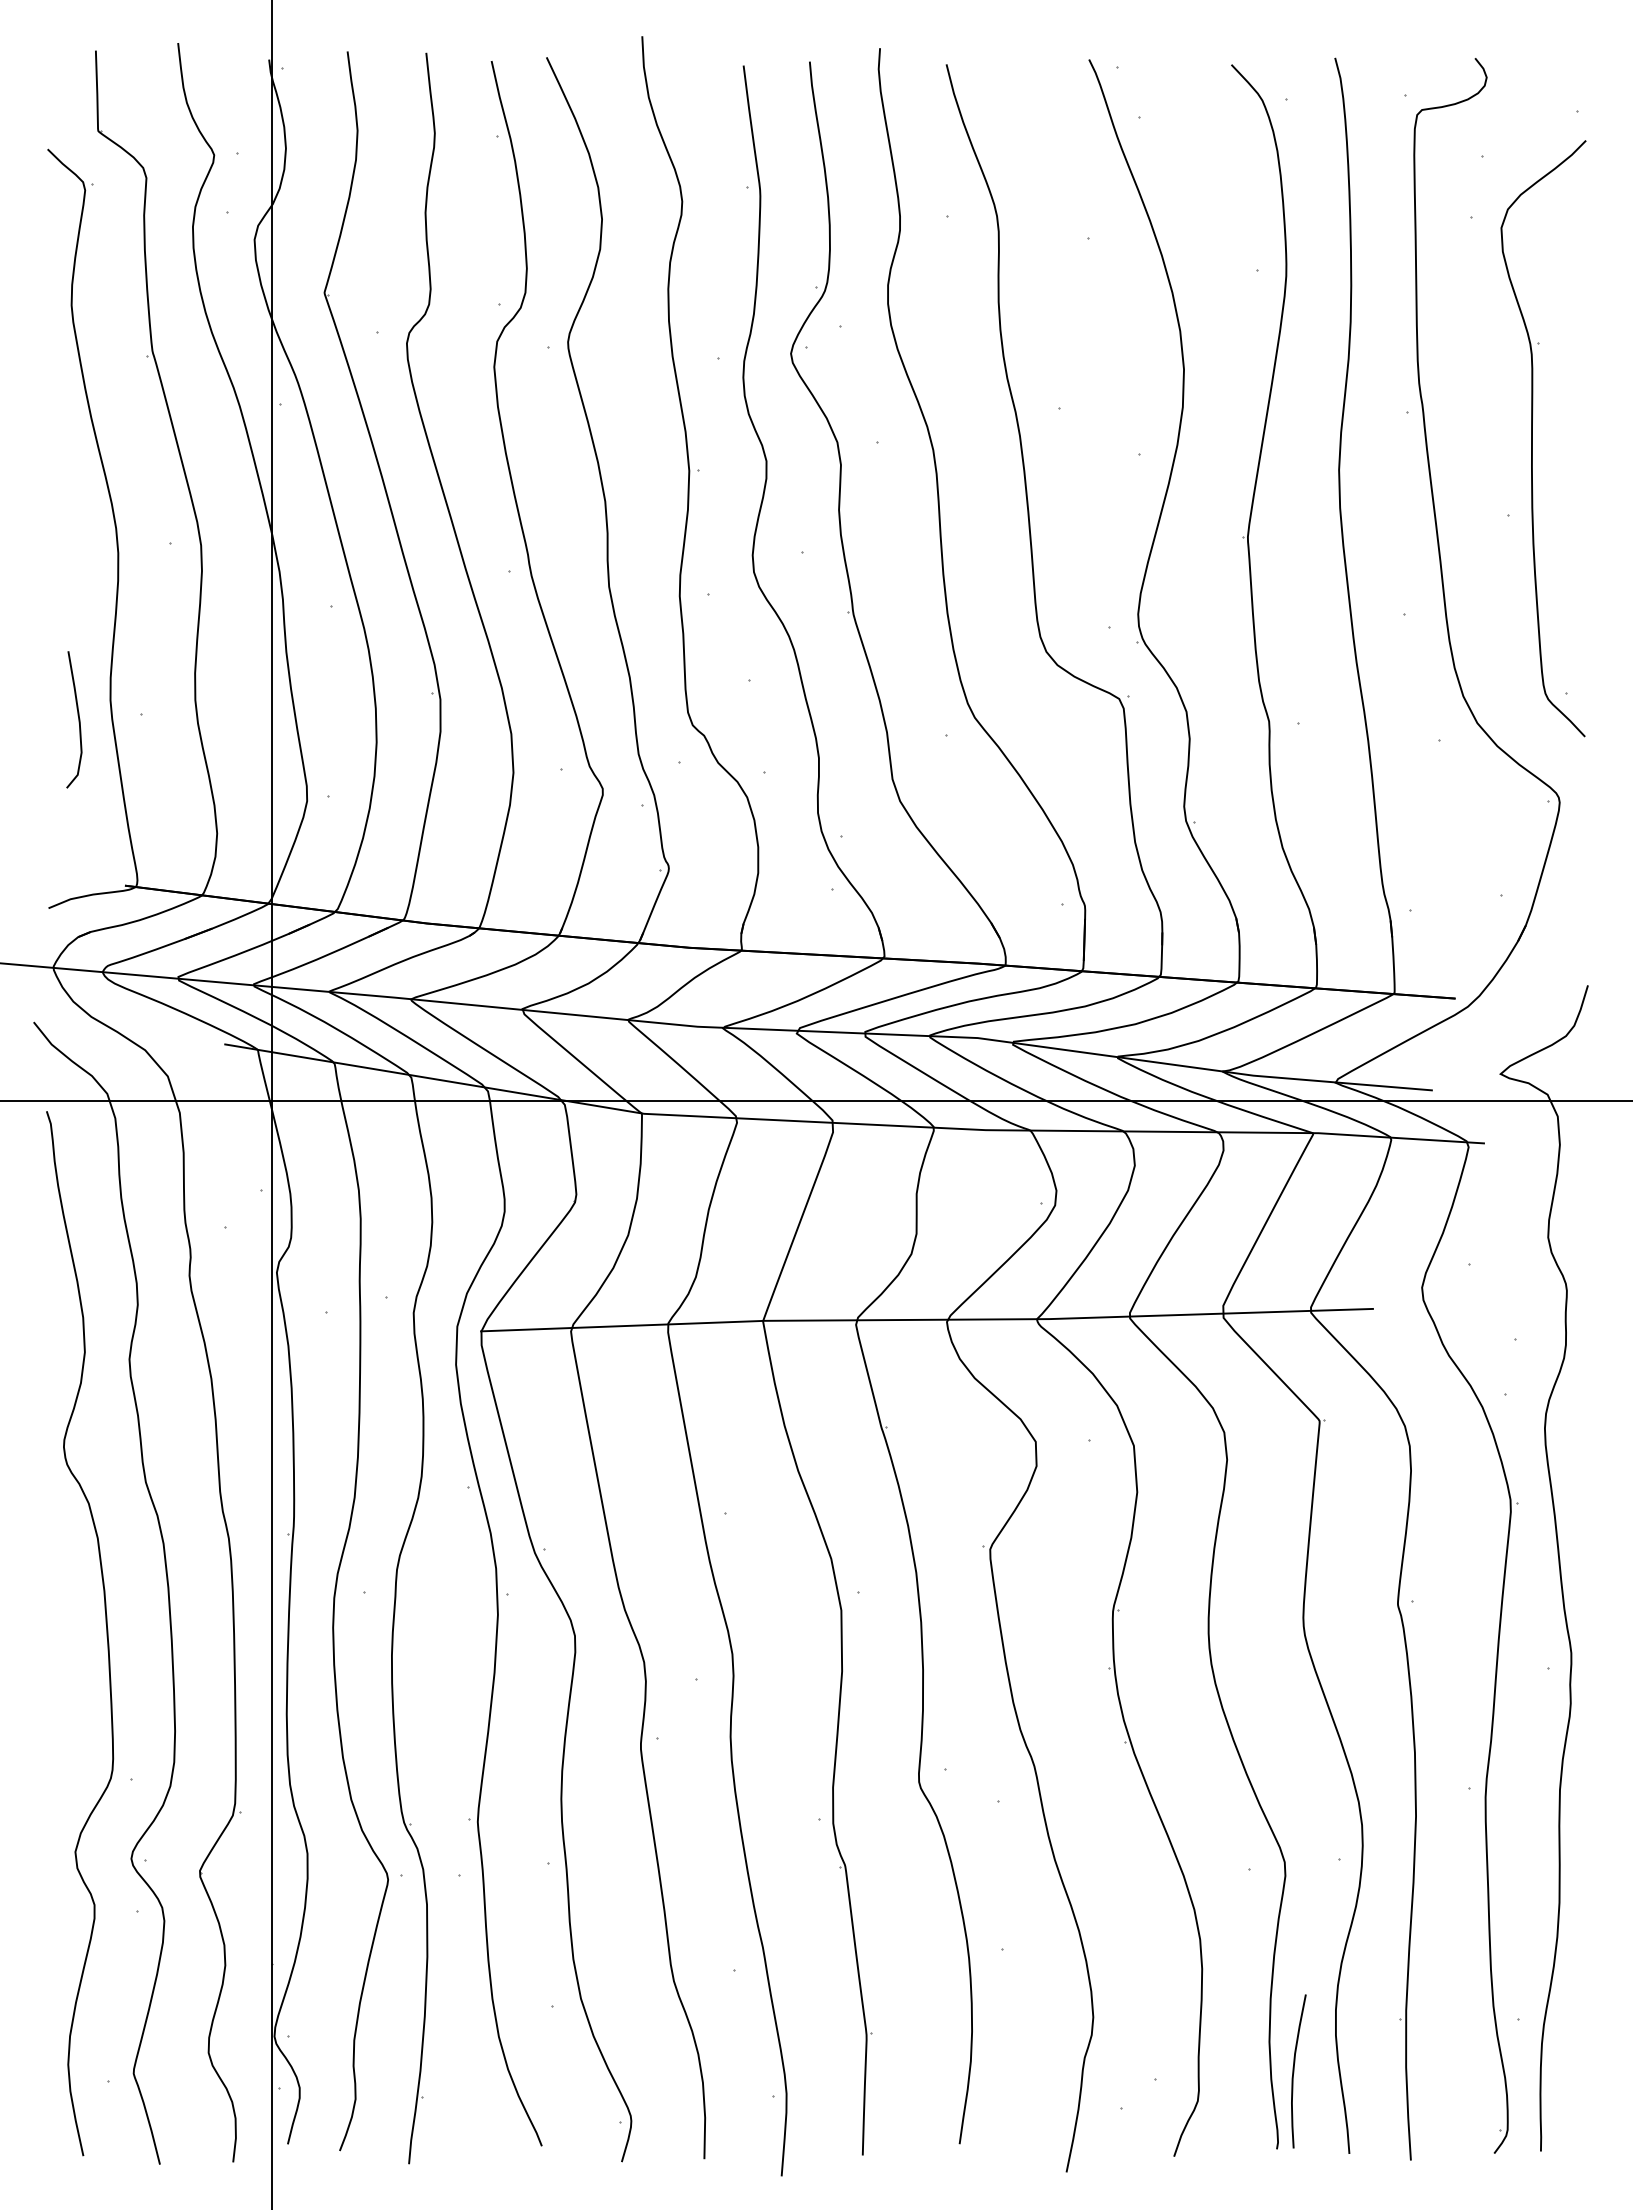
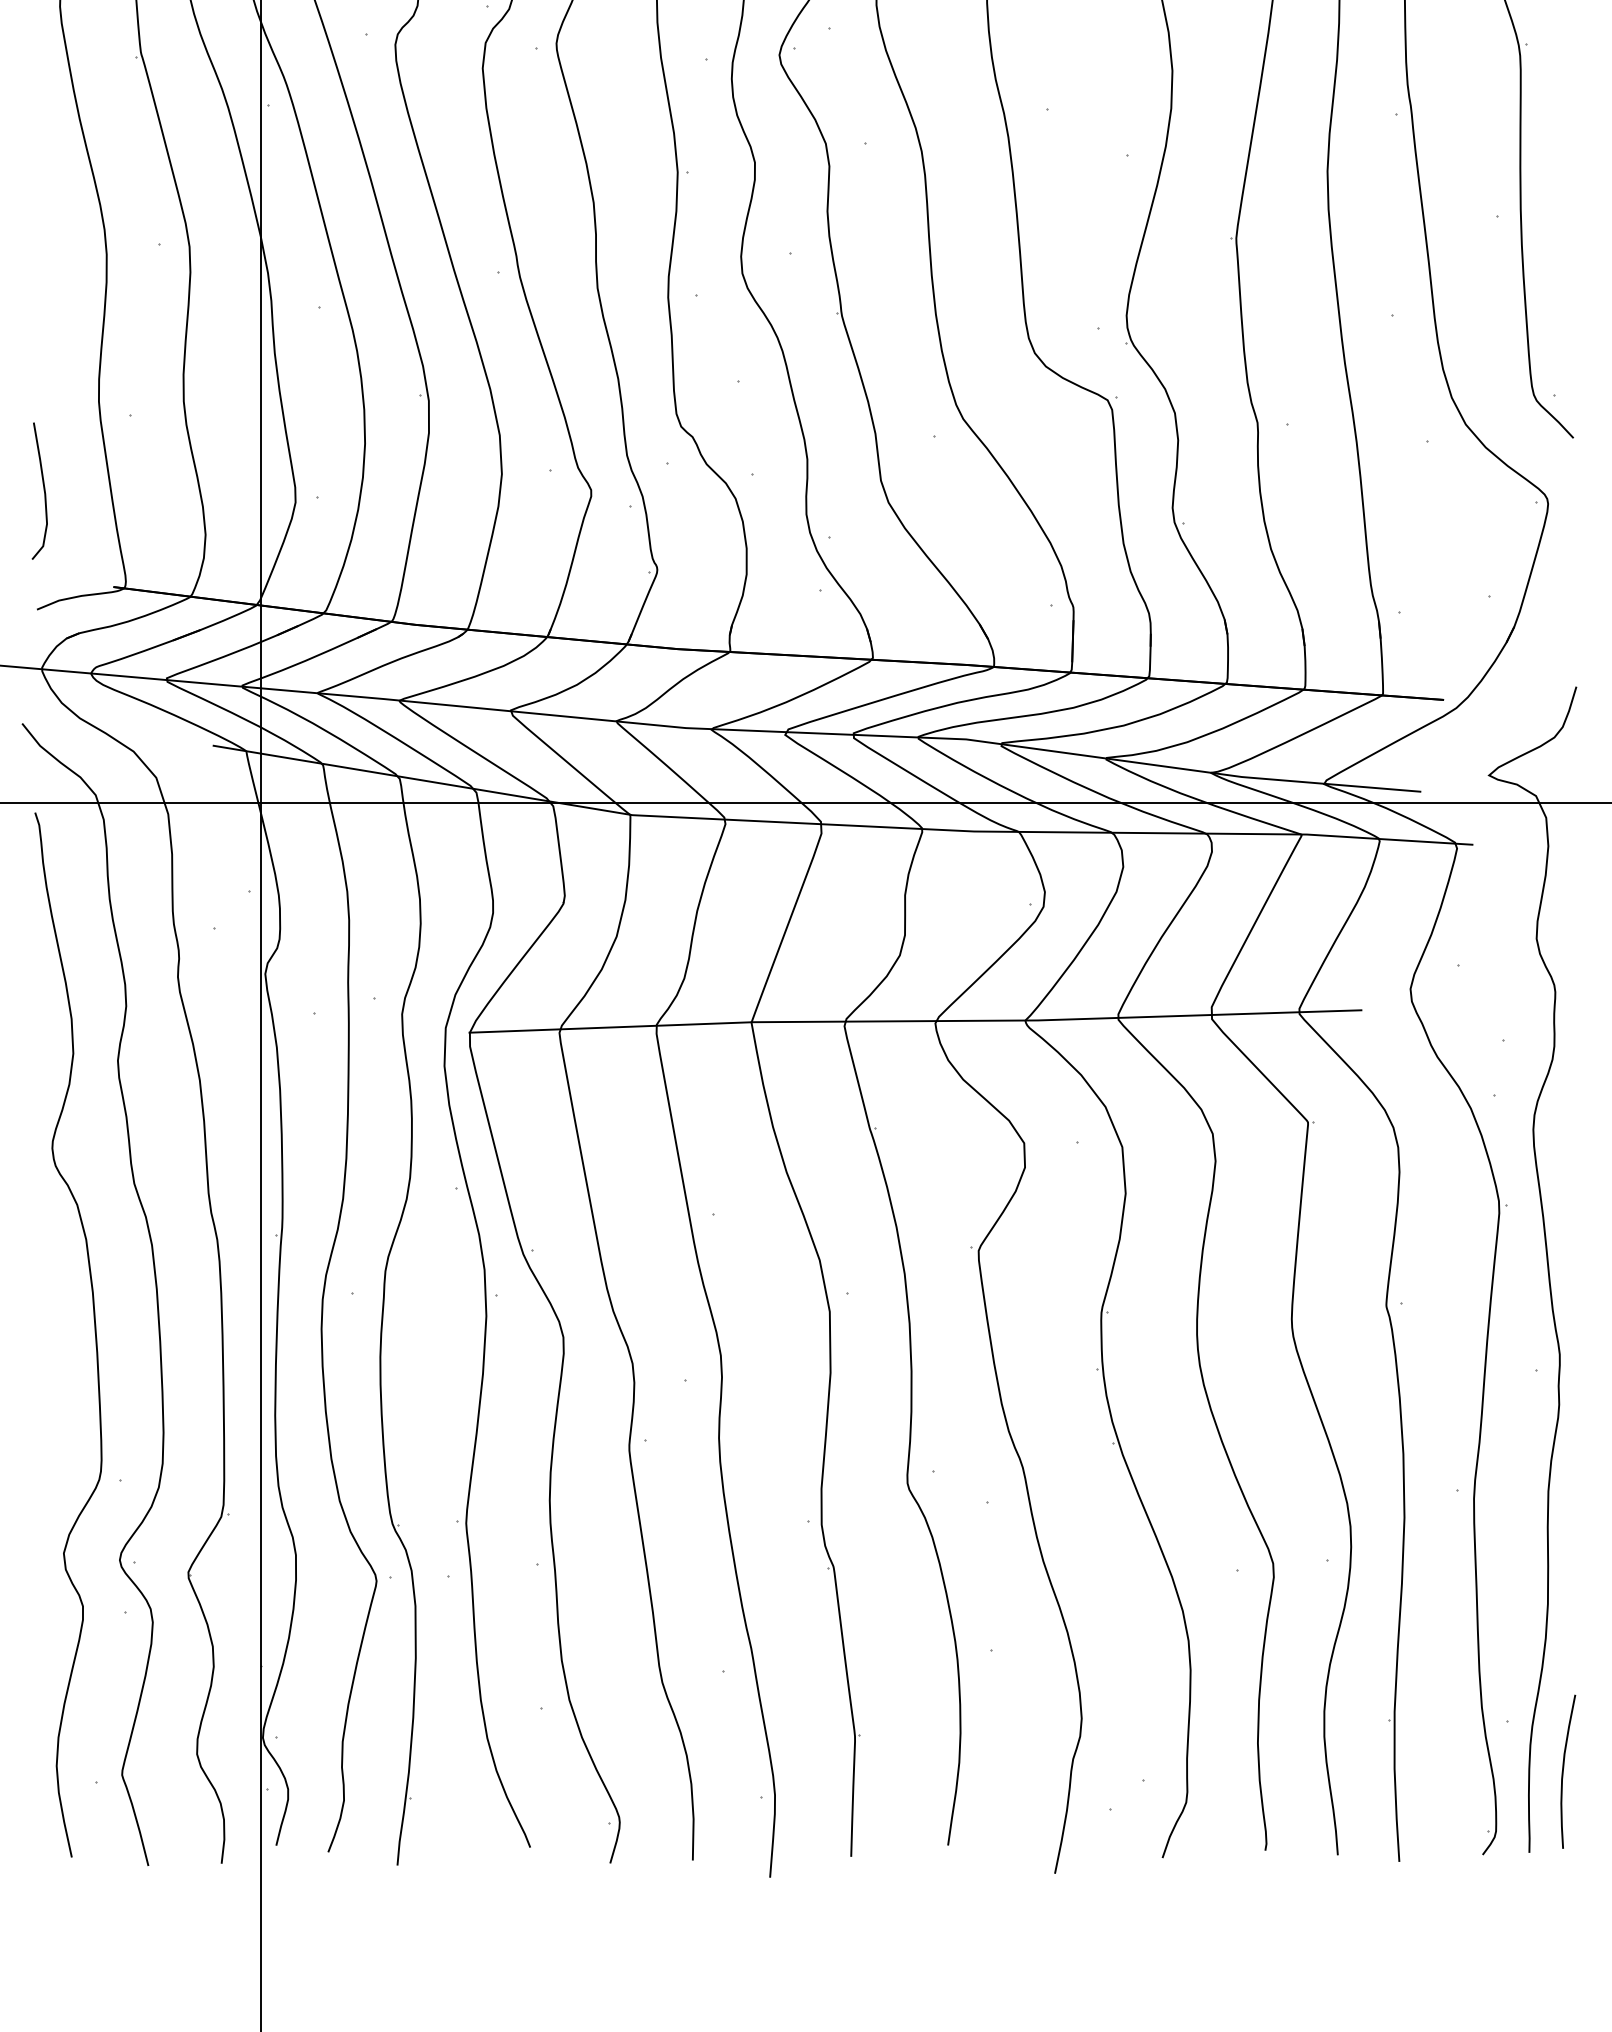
curve: (78, 719) -> (43, 490), moved
curve: (1294, 2071) -> (1563, 1771), moved

